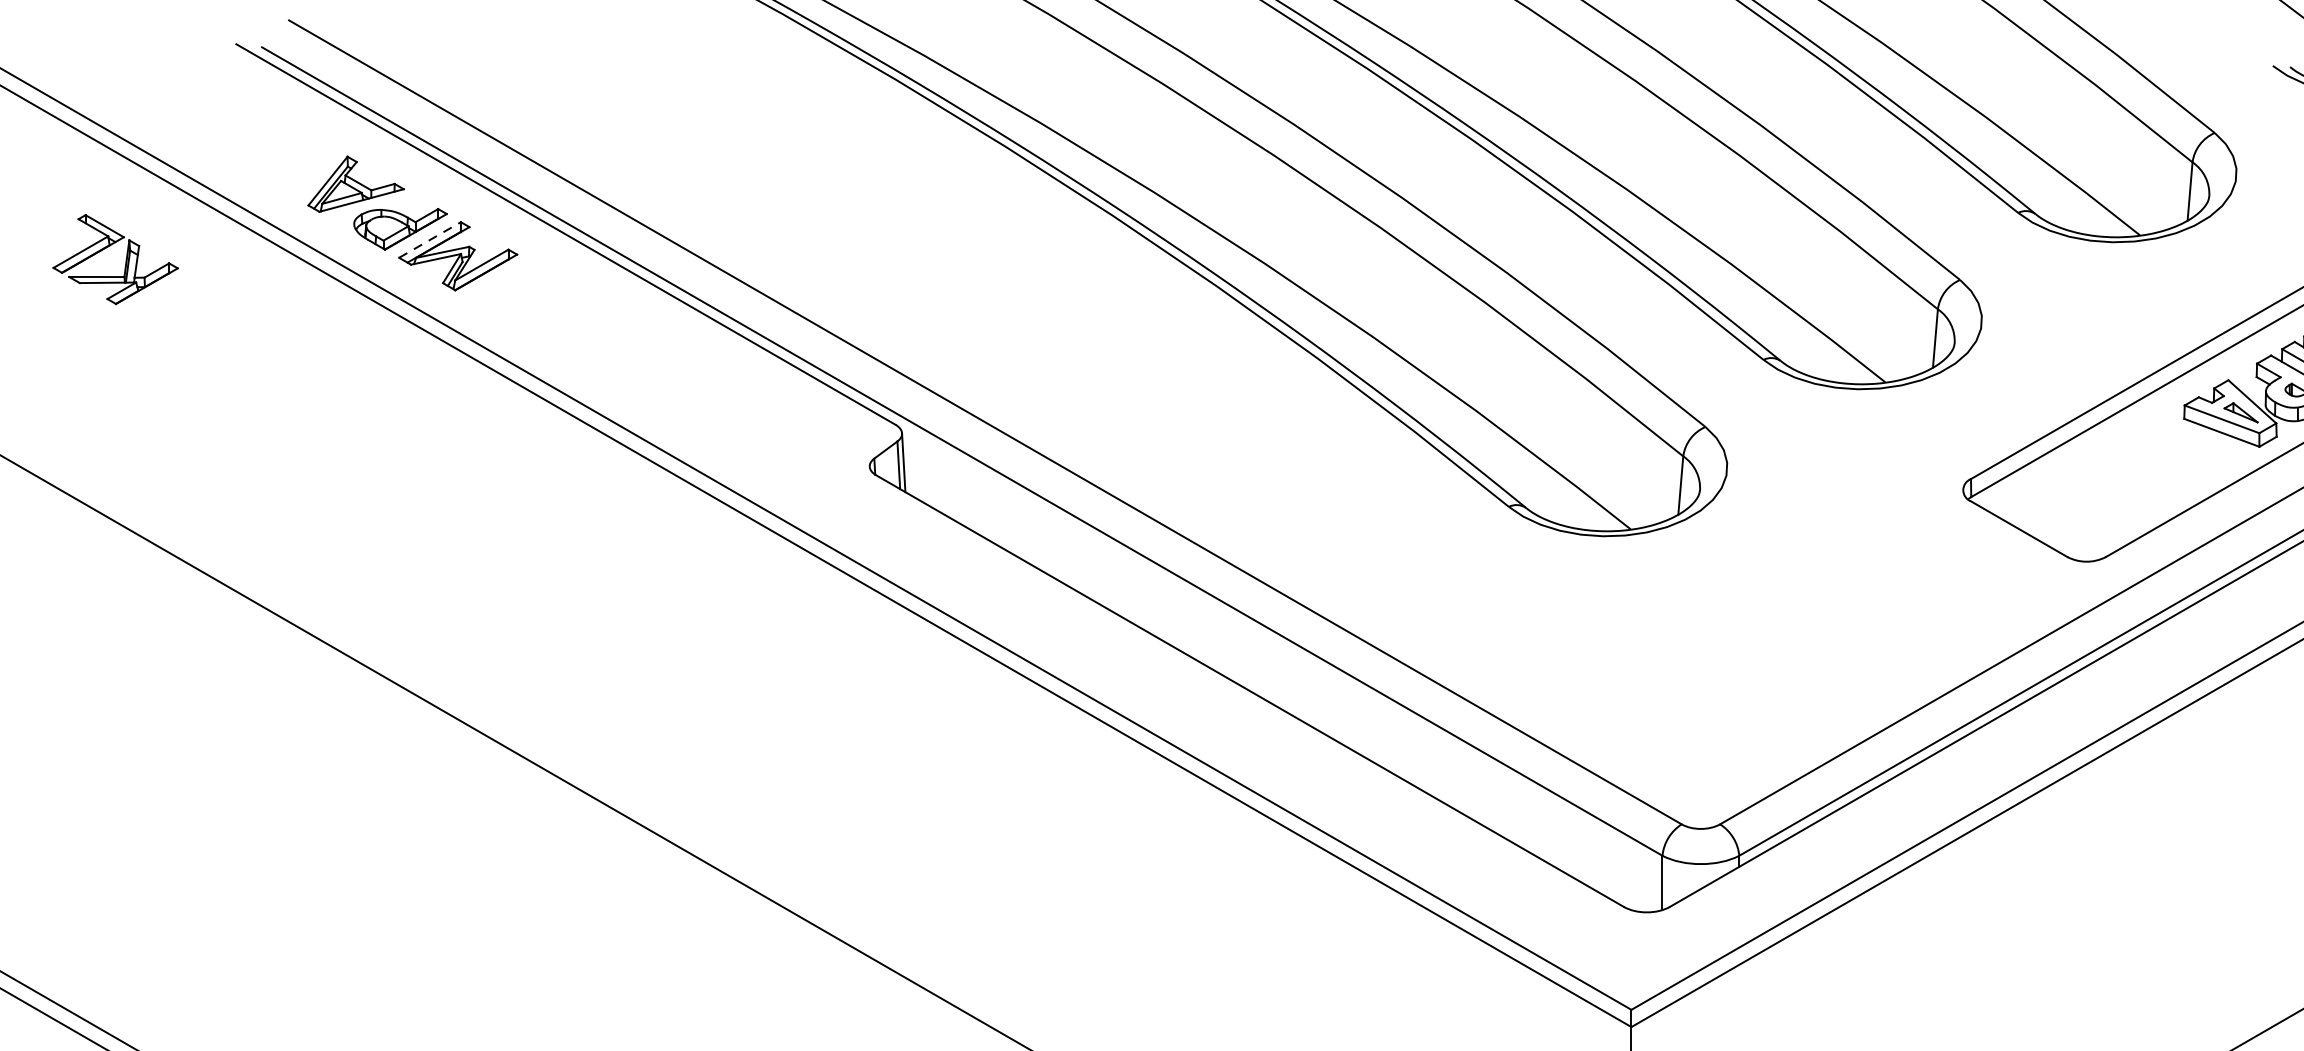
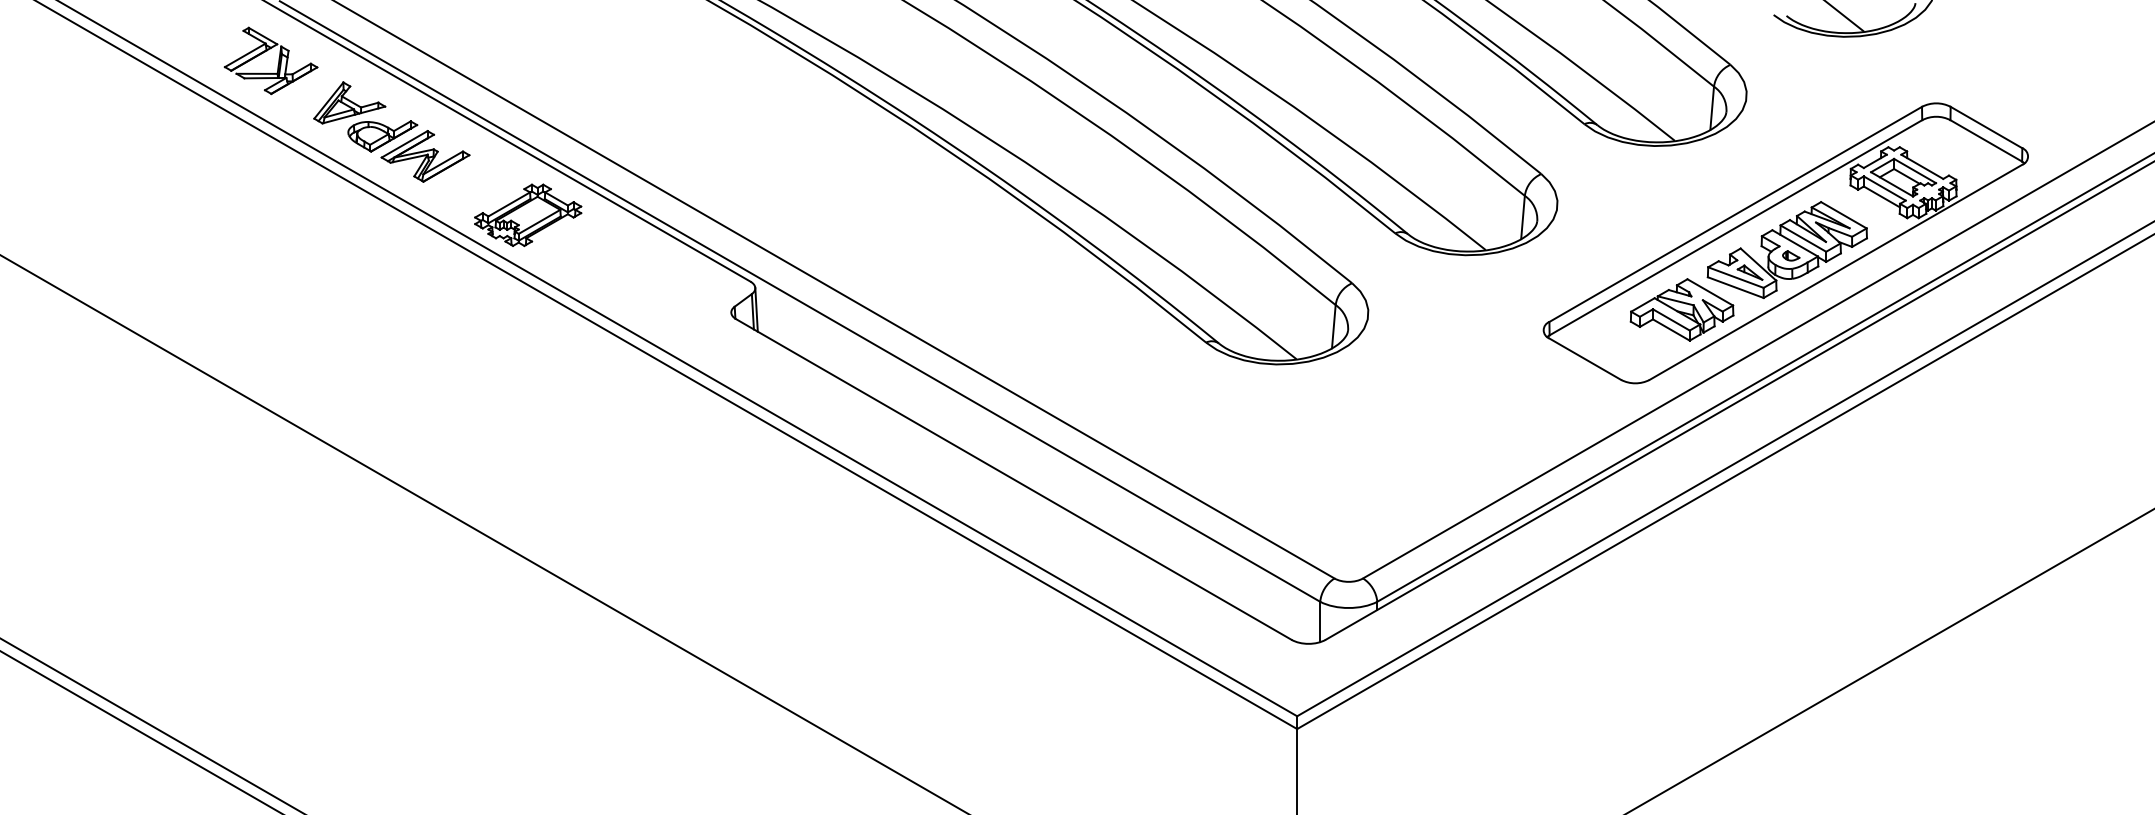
line: (431, 240) -> (405, 144), dashed -> solid
part: (125, 259) -> (278, 60), moved
part: (596, 335) -> (528, 215), added
part: (2148, 462) -> (1681, 309), added

